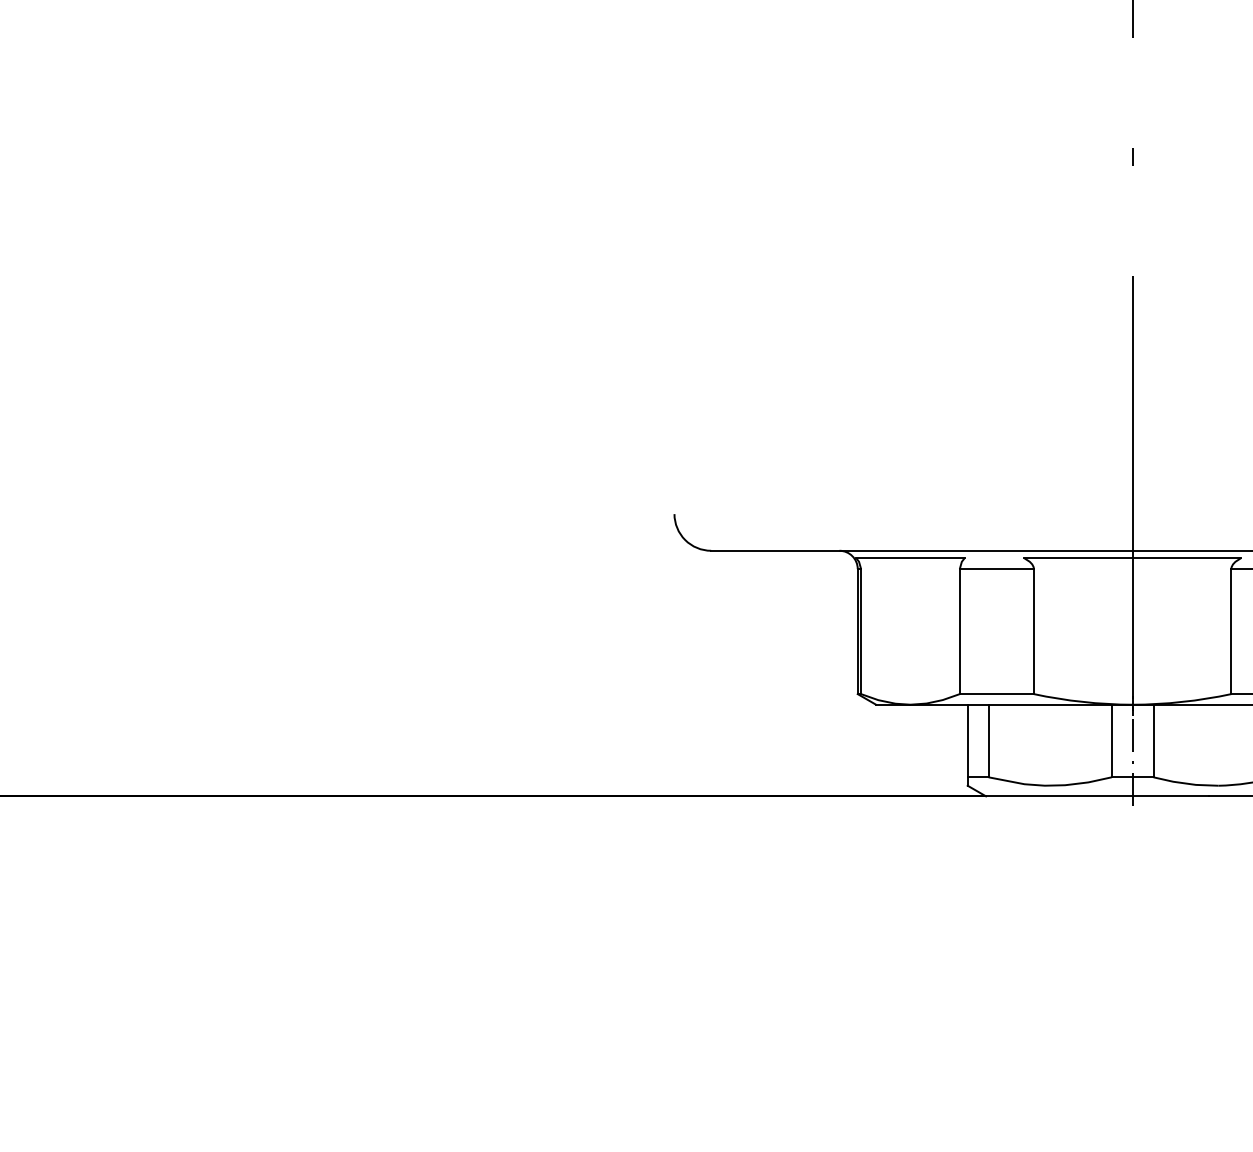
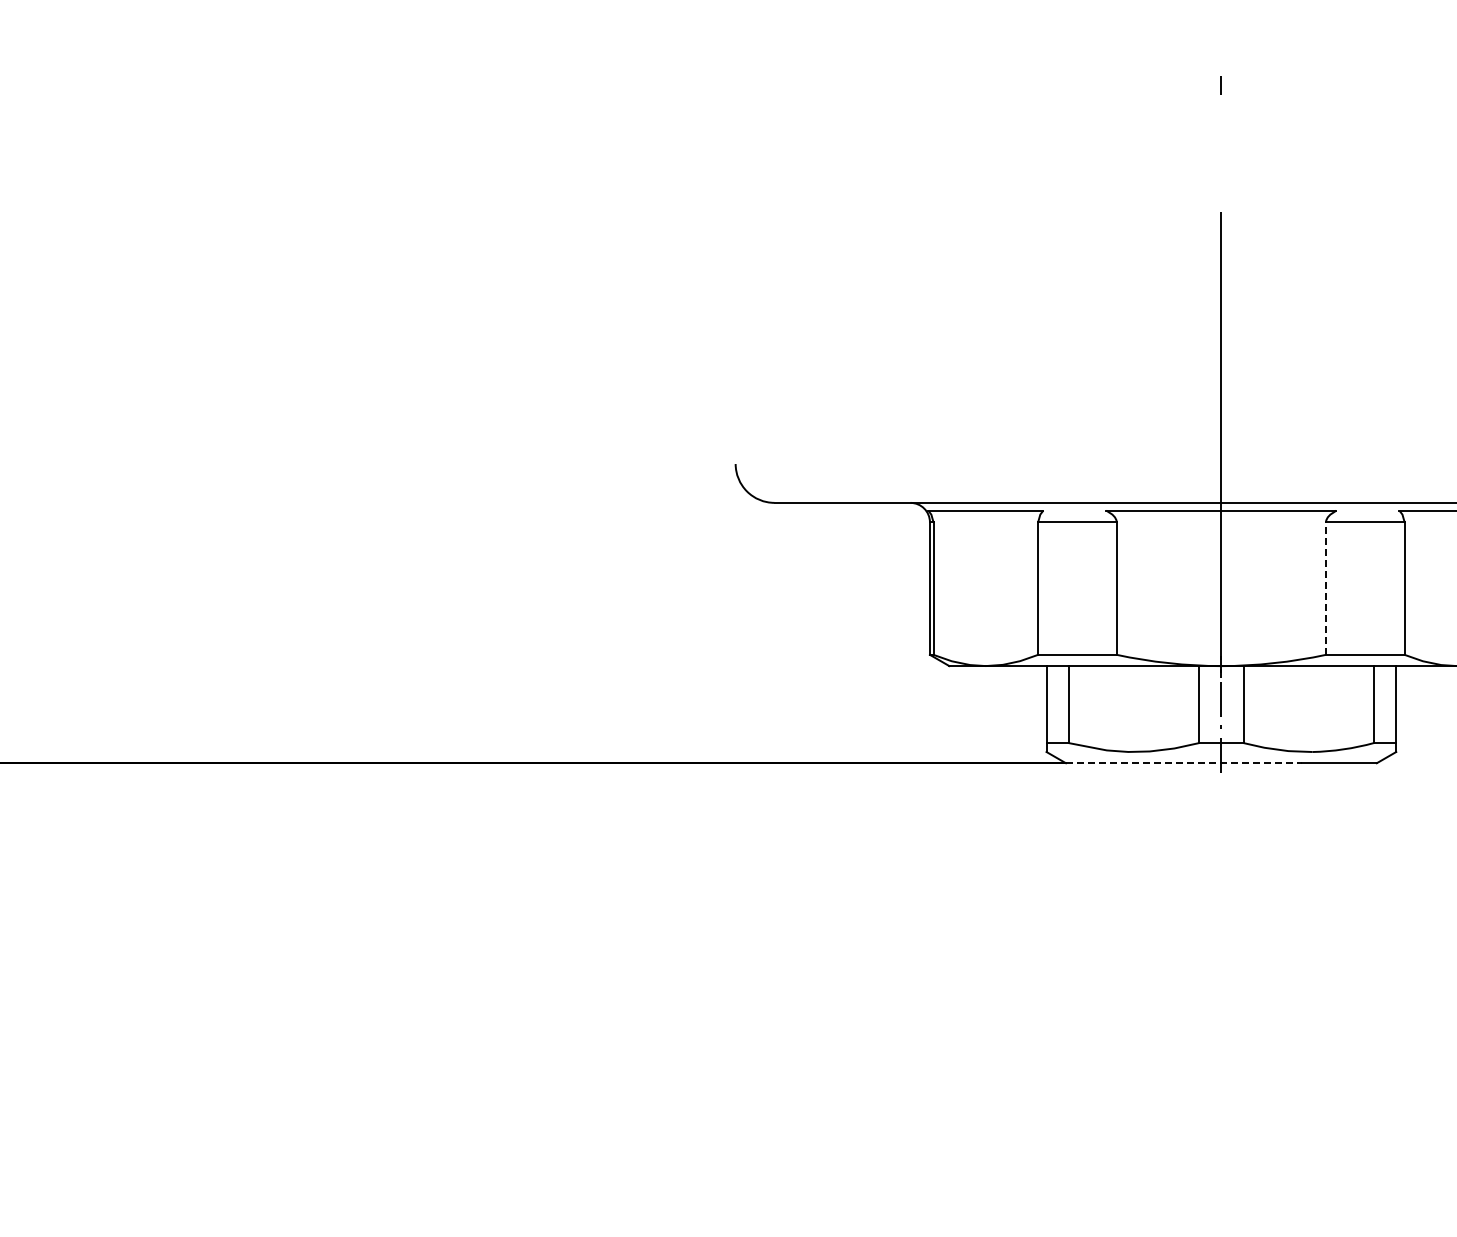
line: (1231, 631) -> (1326, 588), solid -> dashed
line: (1097, 796) -> (1184, 763), solid -> dashed

